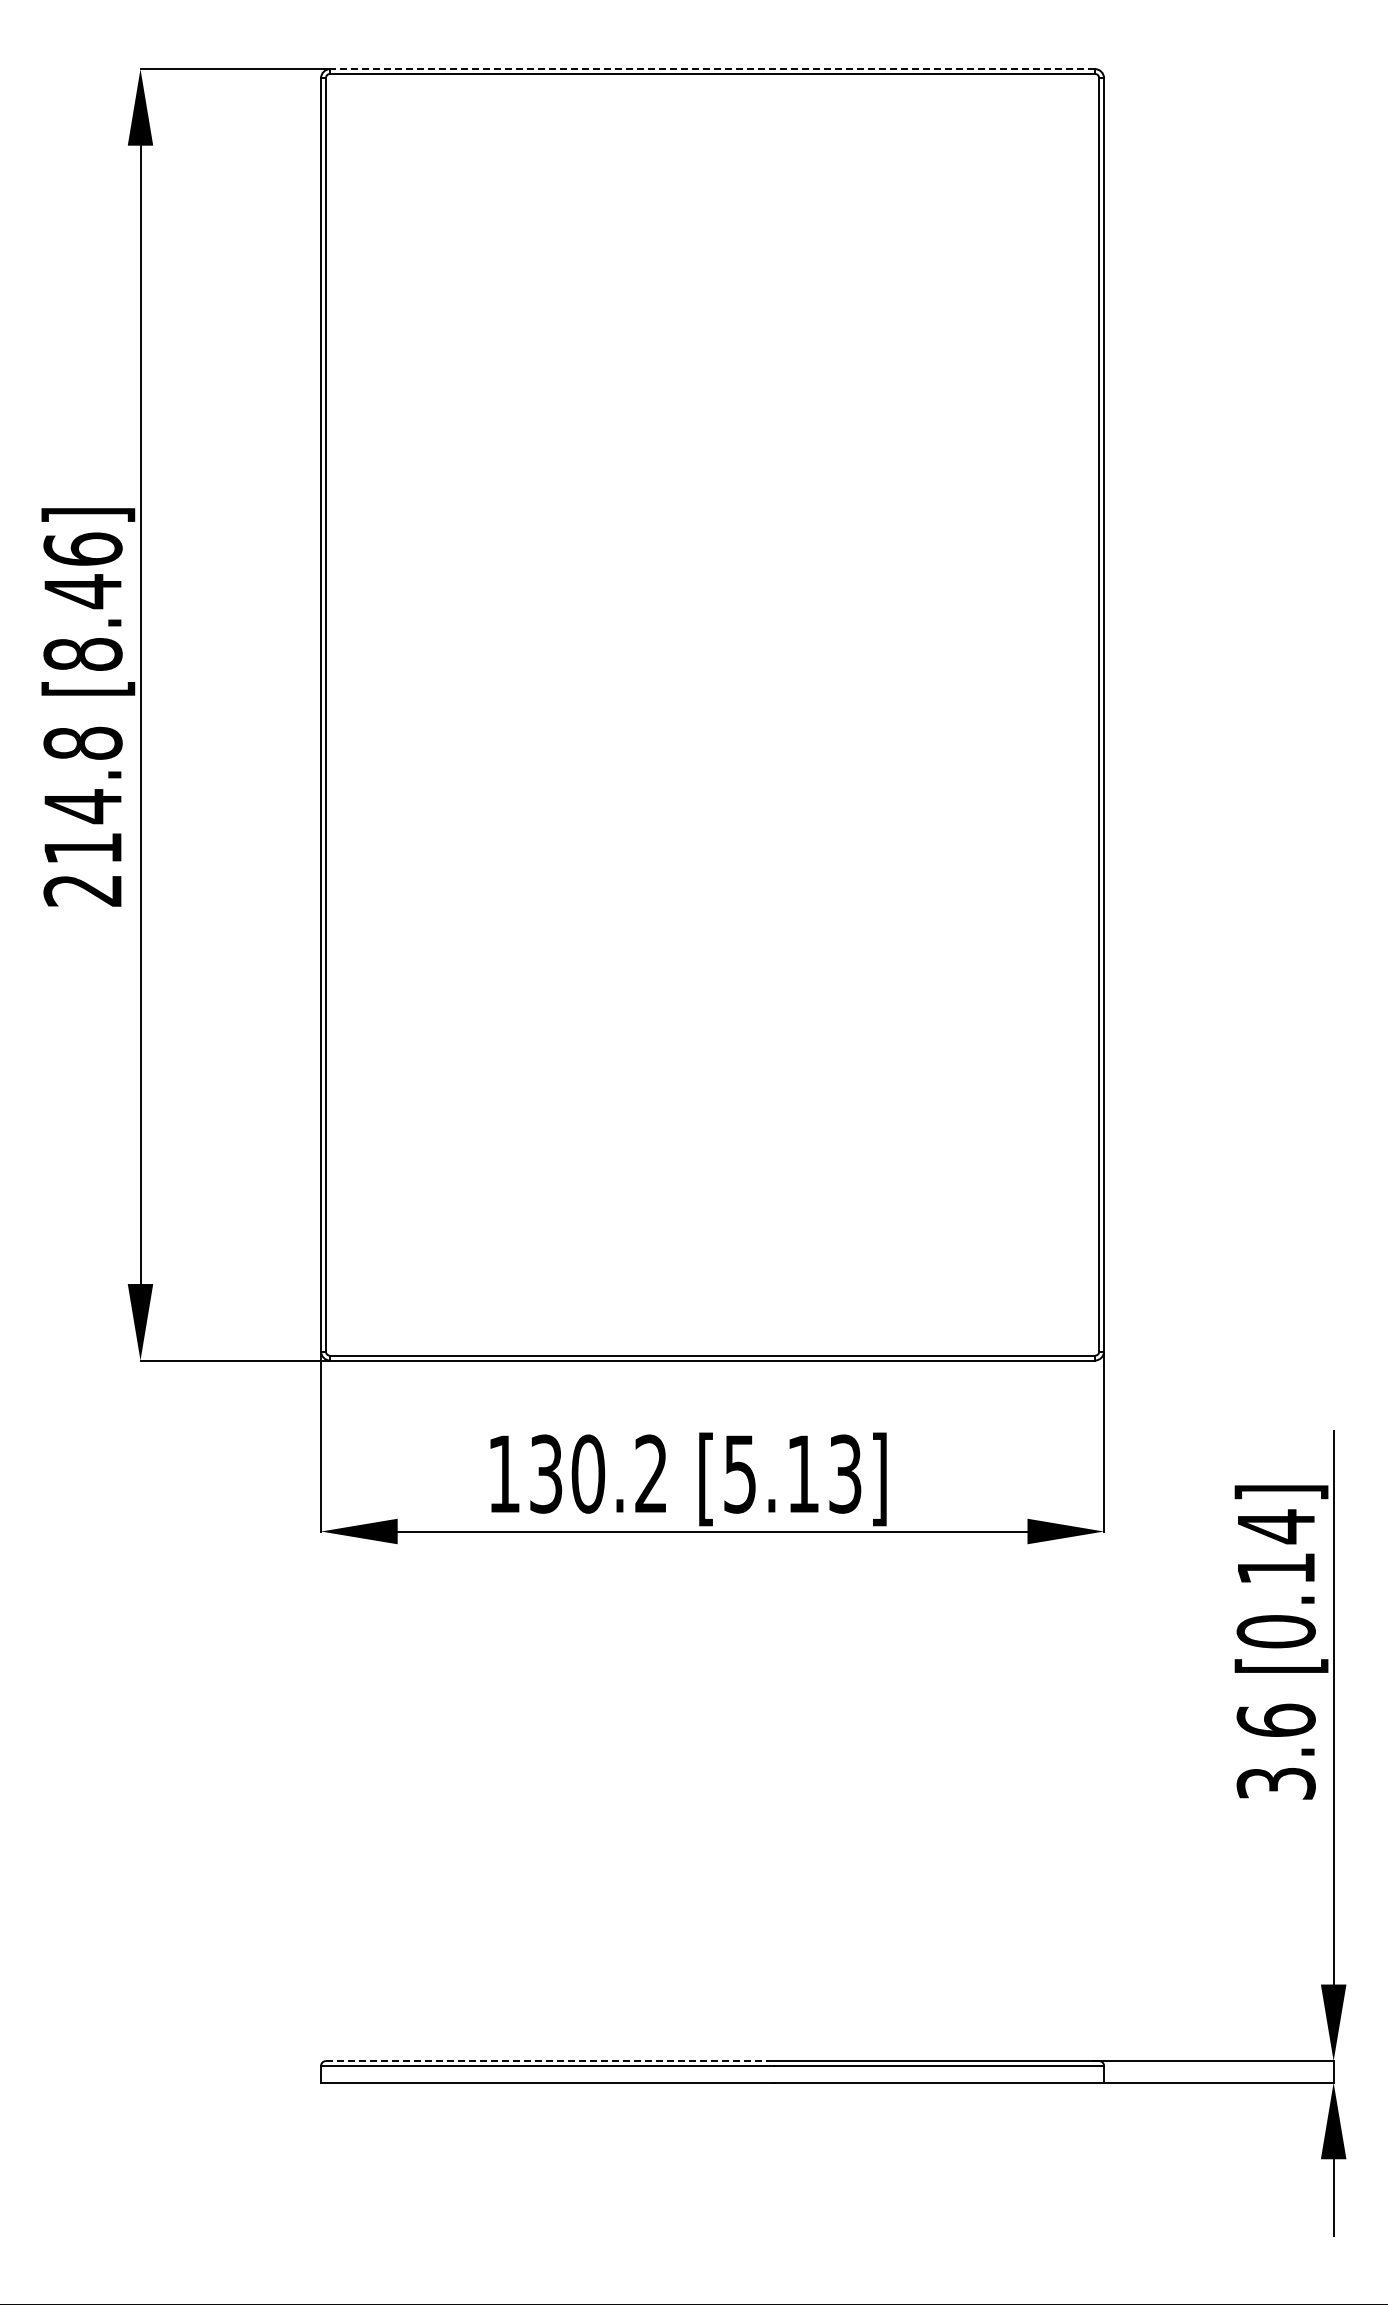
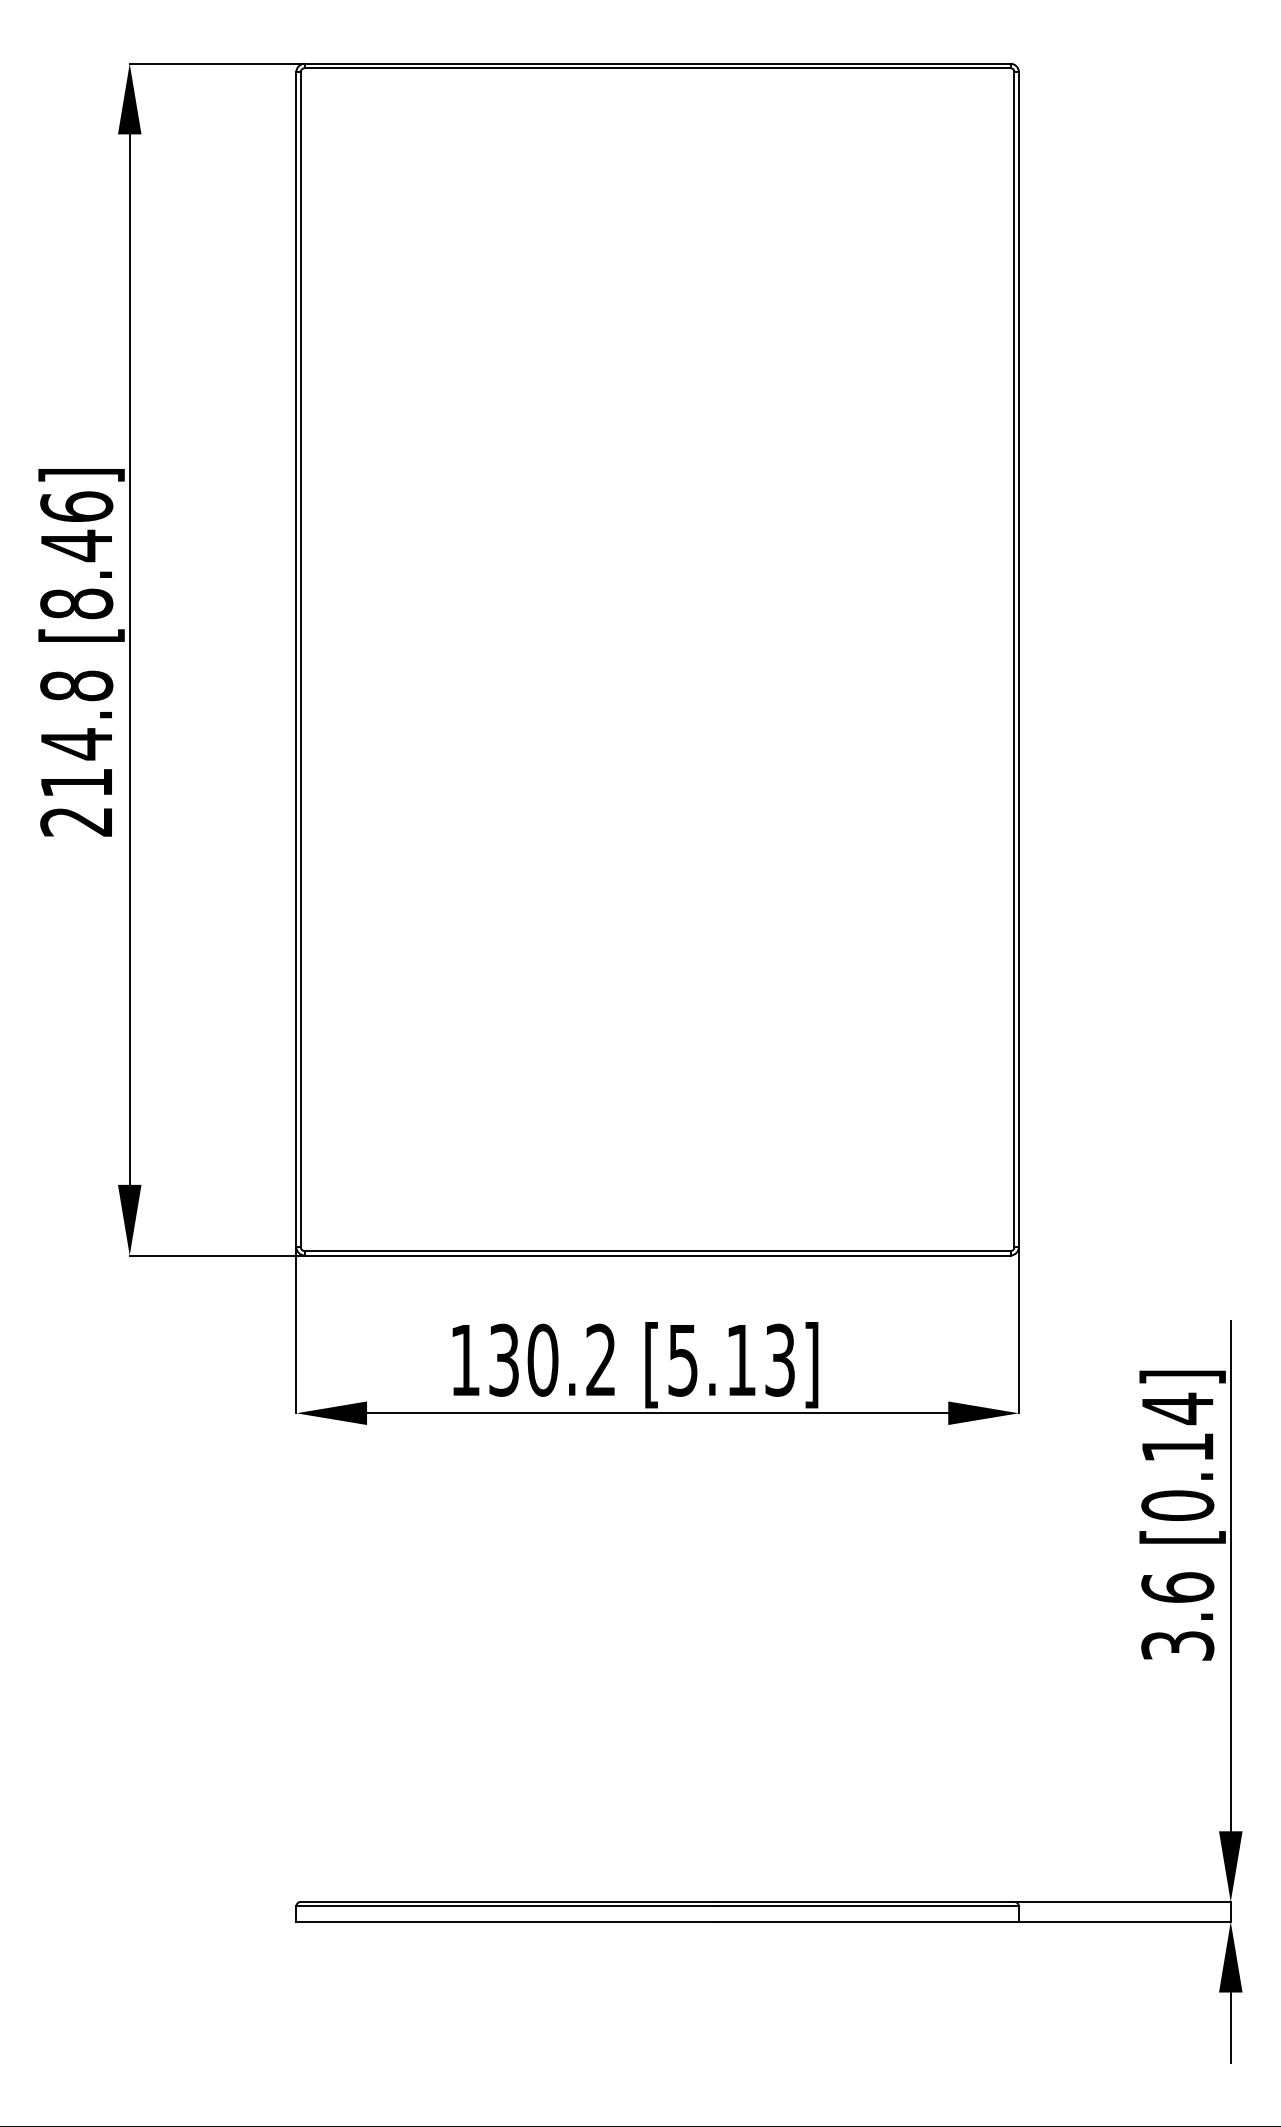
line: (712, 69) -> (657, 64), dashed -> solid
line: (550, 2061) -> (508, 1902), dashed -> solid

